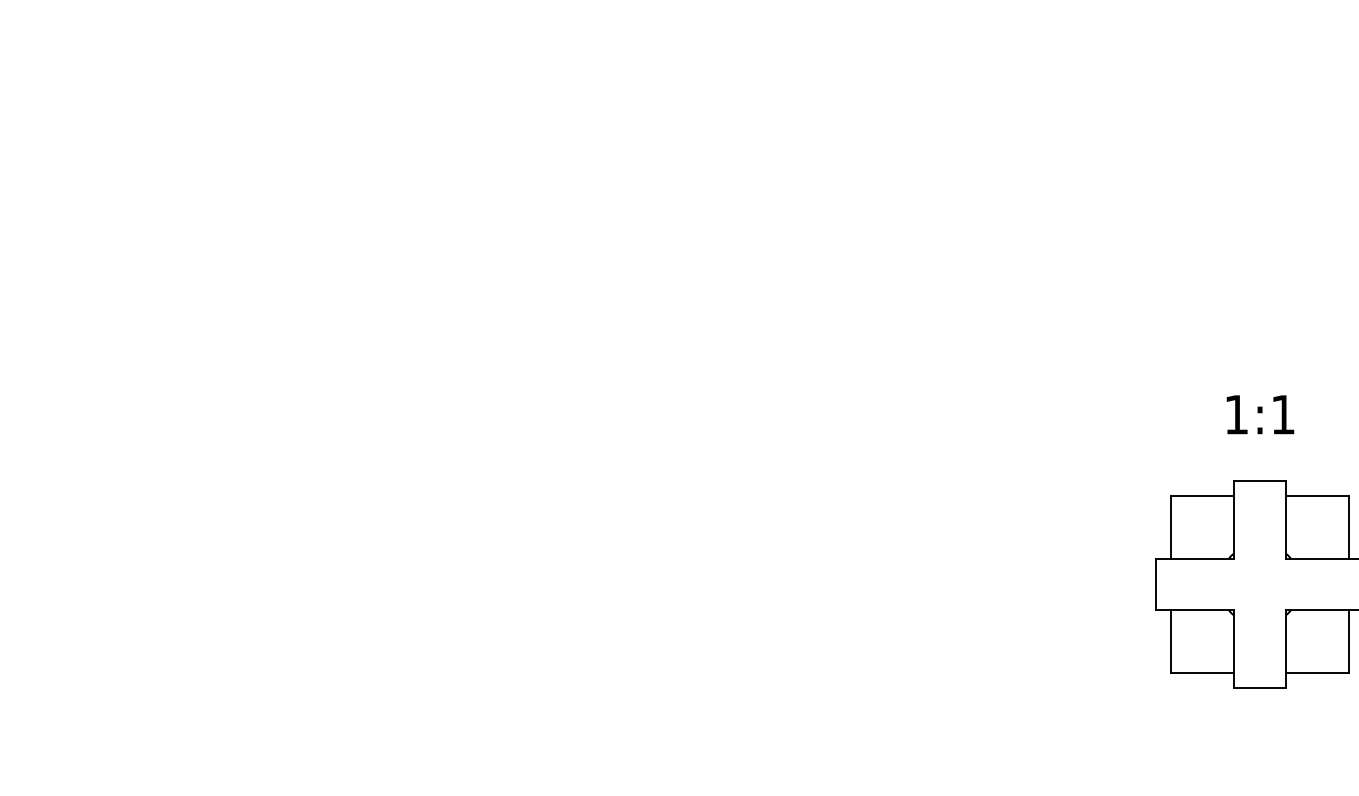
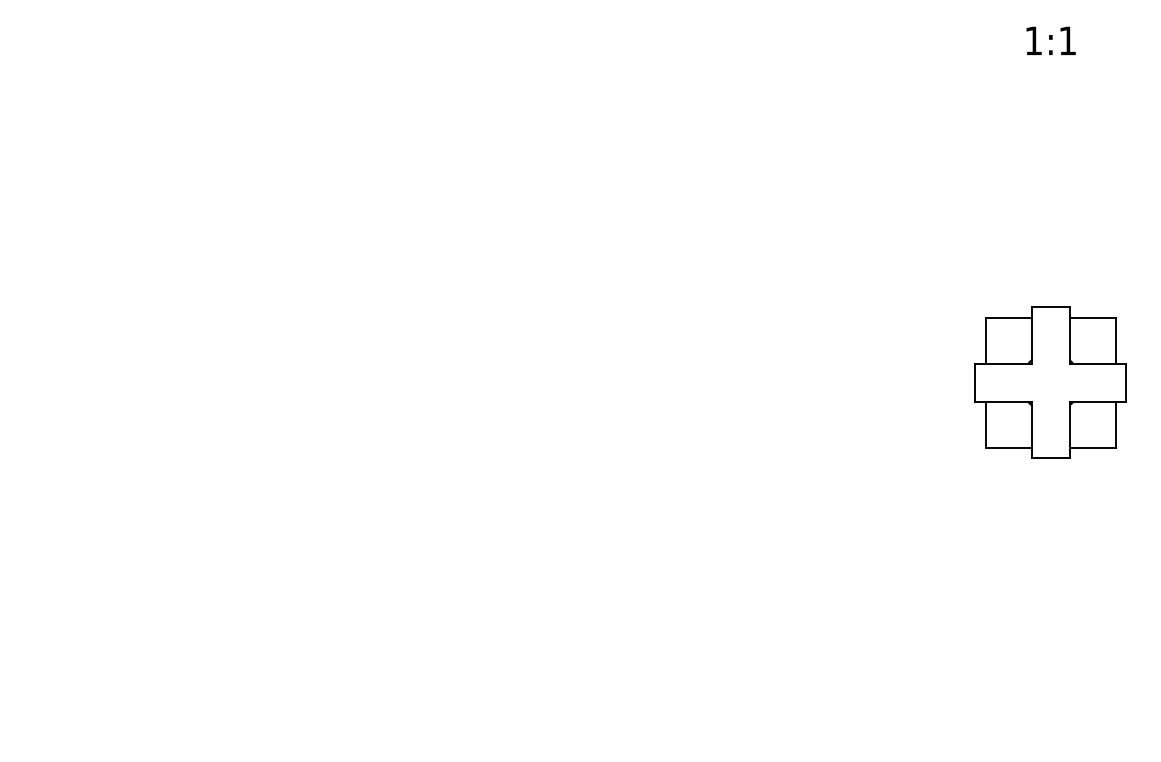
text: (1259, 414) -> (1050, 40), moved

